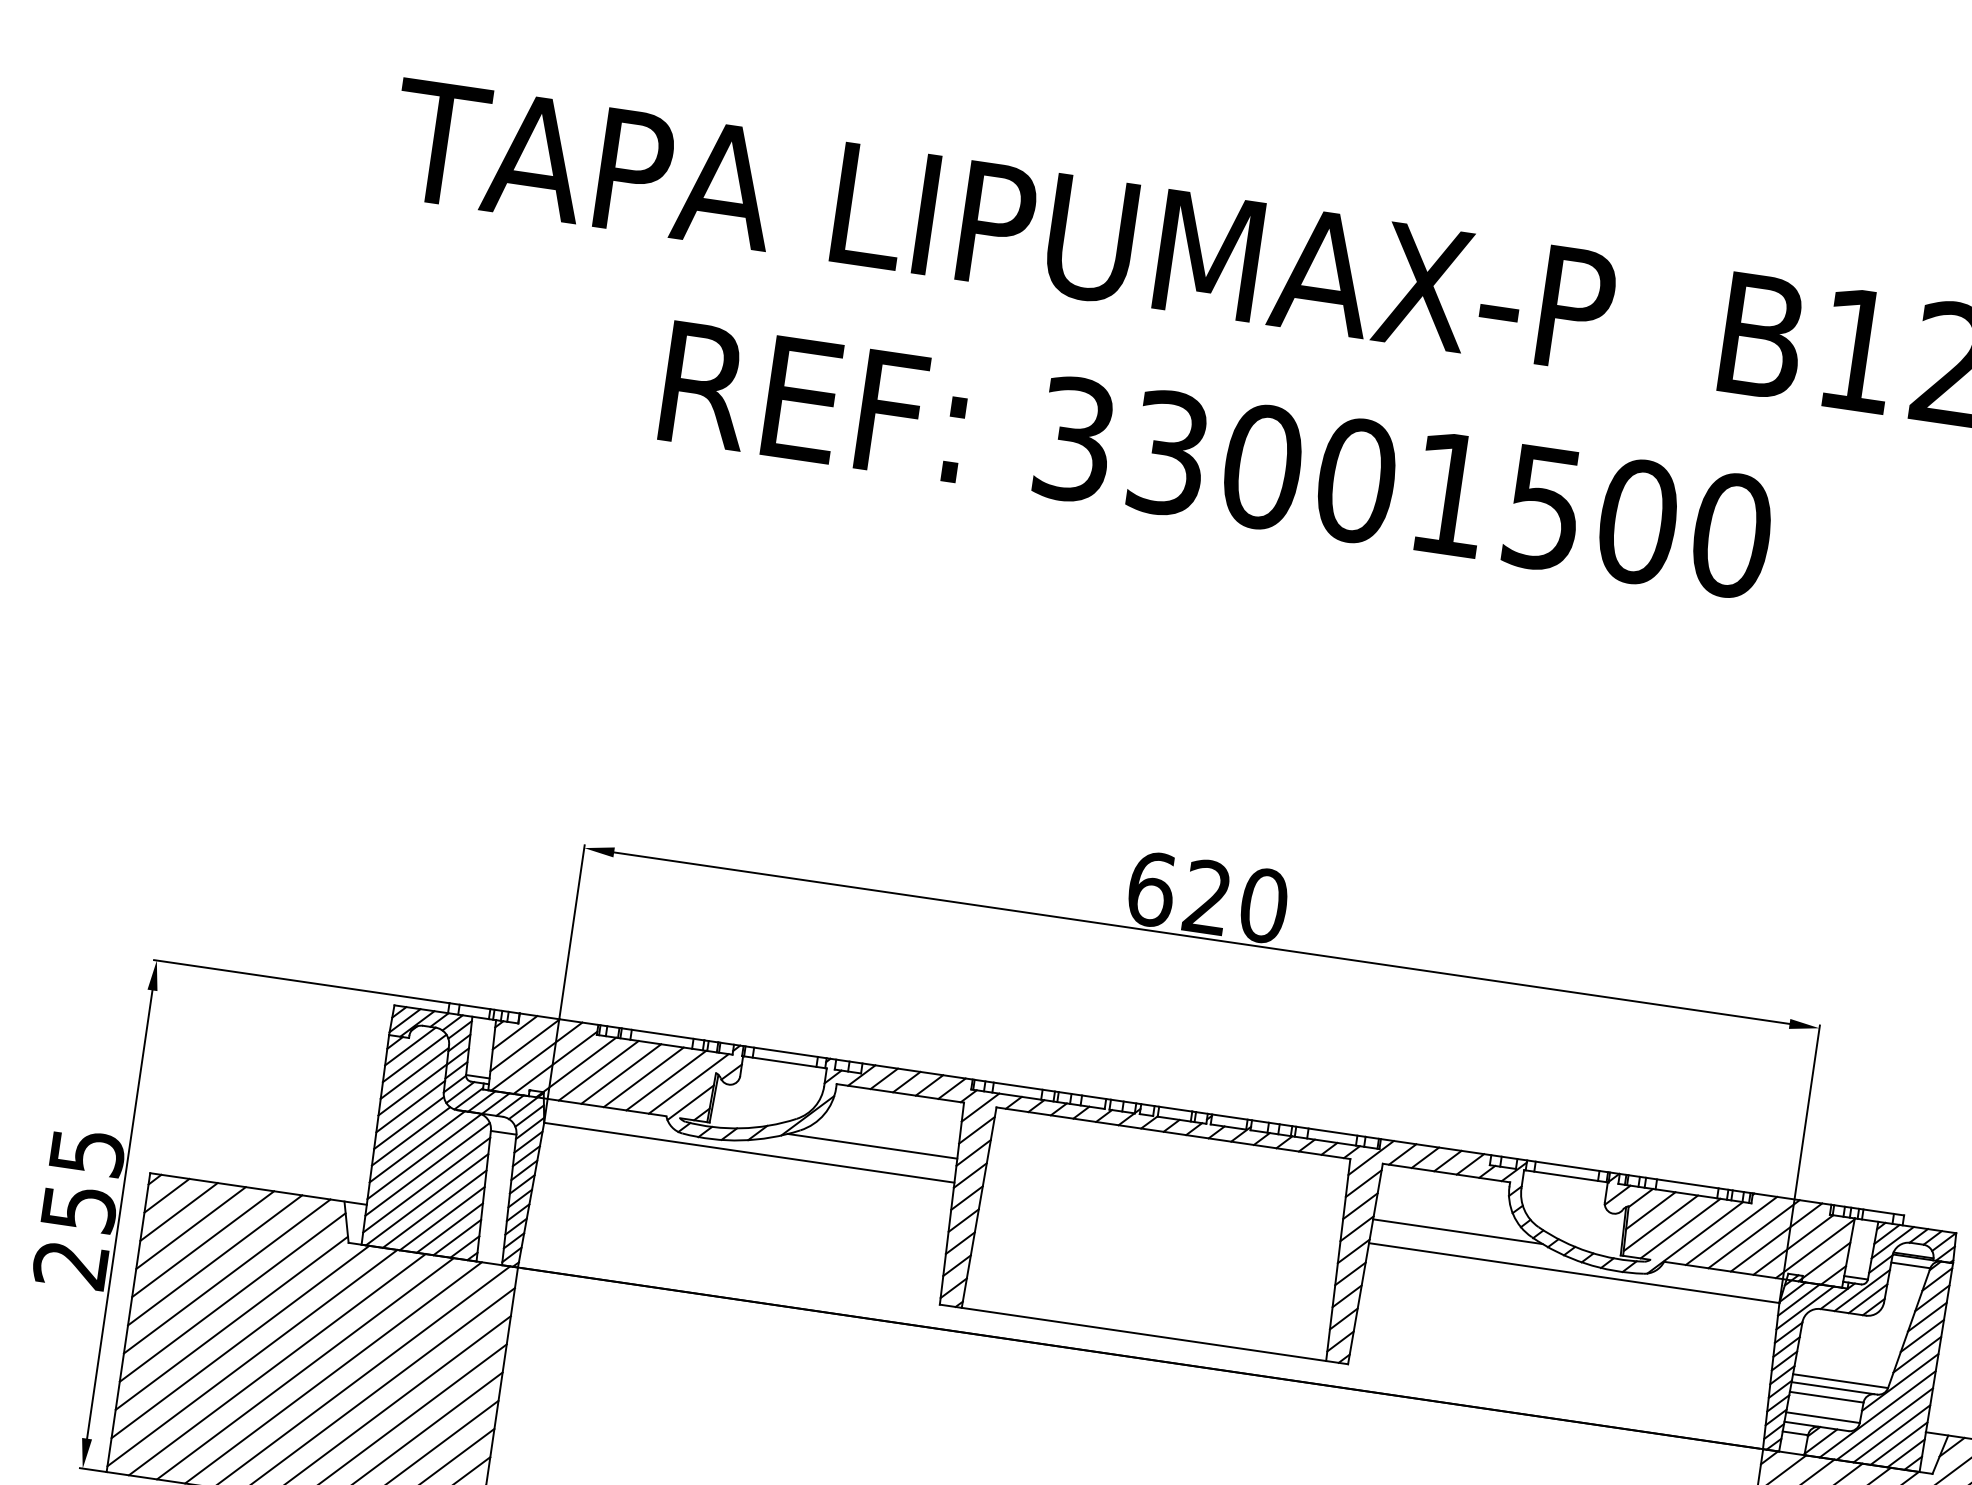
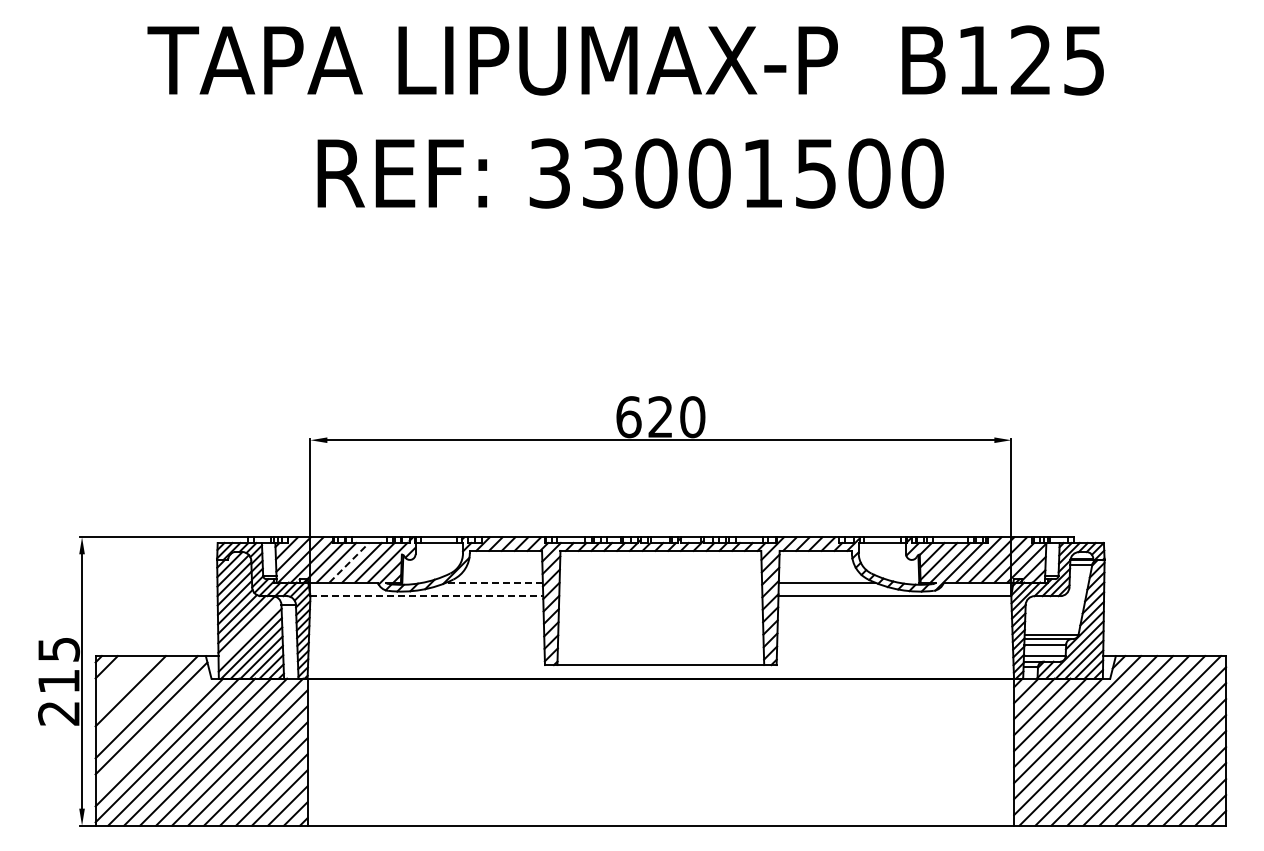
line: (621, 1073) -> (349, 562), solid -> dashed
line: (872, 1146) -> (494, 582), solid -> dashed
line: (750, 1153) -> (427, 596), solid -> dashed
line: (427, 1169) -> (249, 631), removed
text: (80, 1208) -> (59, 681), 255 -> 215
line: (178, 1212) -> (114, 675), removed
line: (190, 1228) -> (122, 683), removed
line: (214, 1260) -> (138, 699), removed
line: (230, 1322) -> (152, 732), removed

